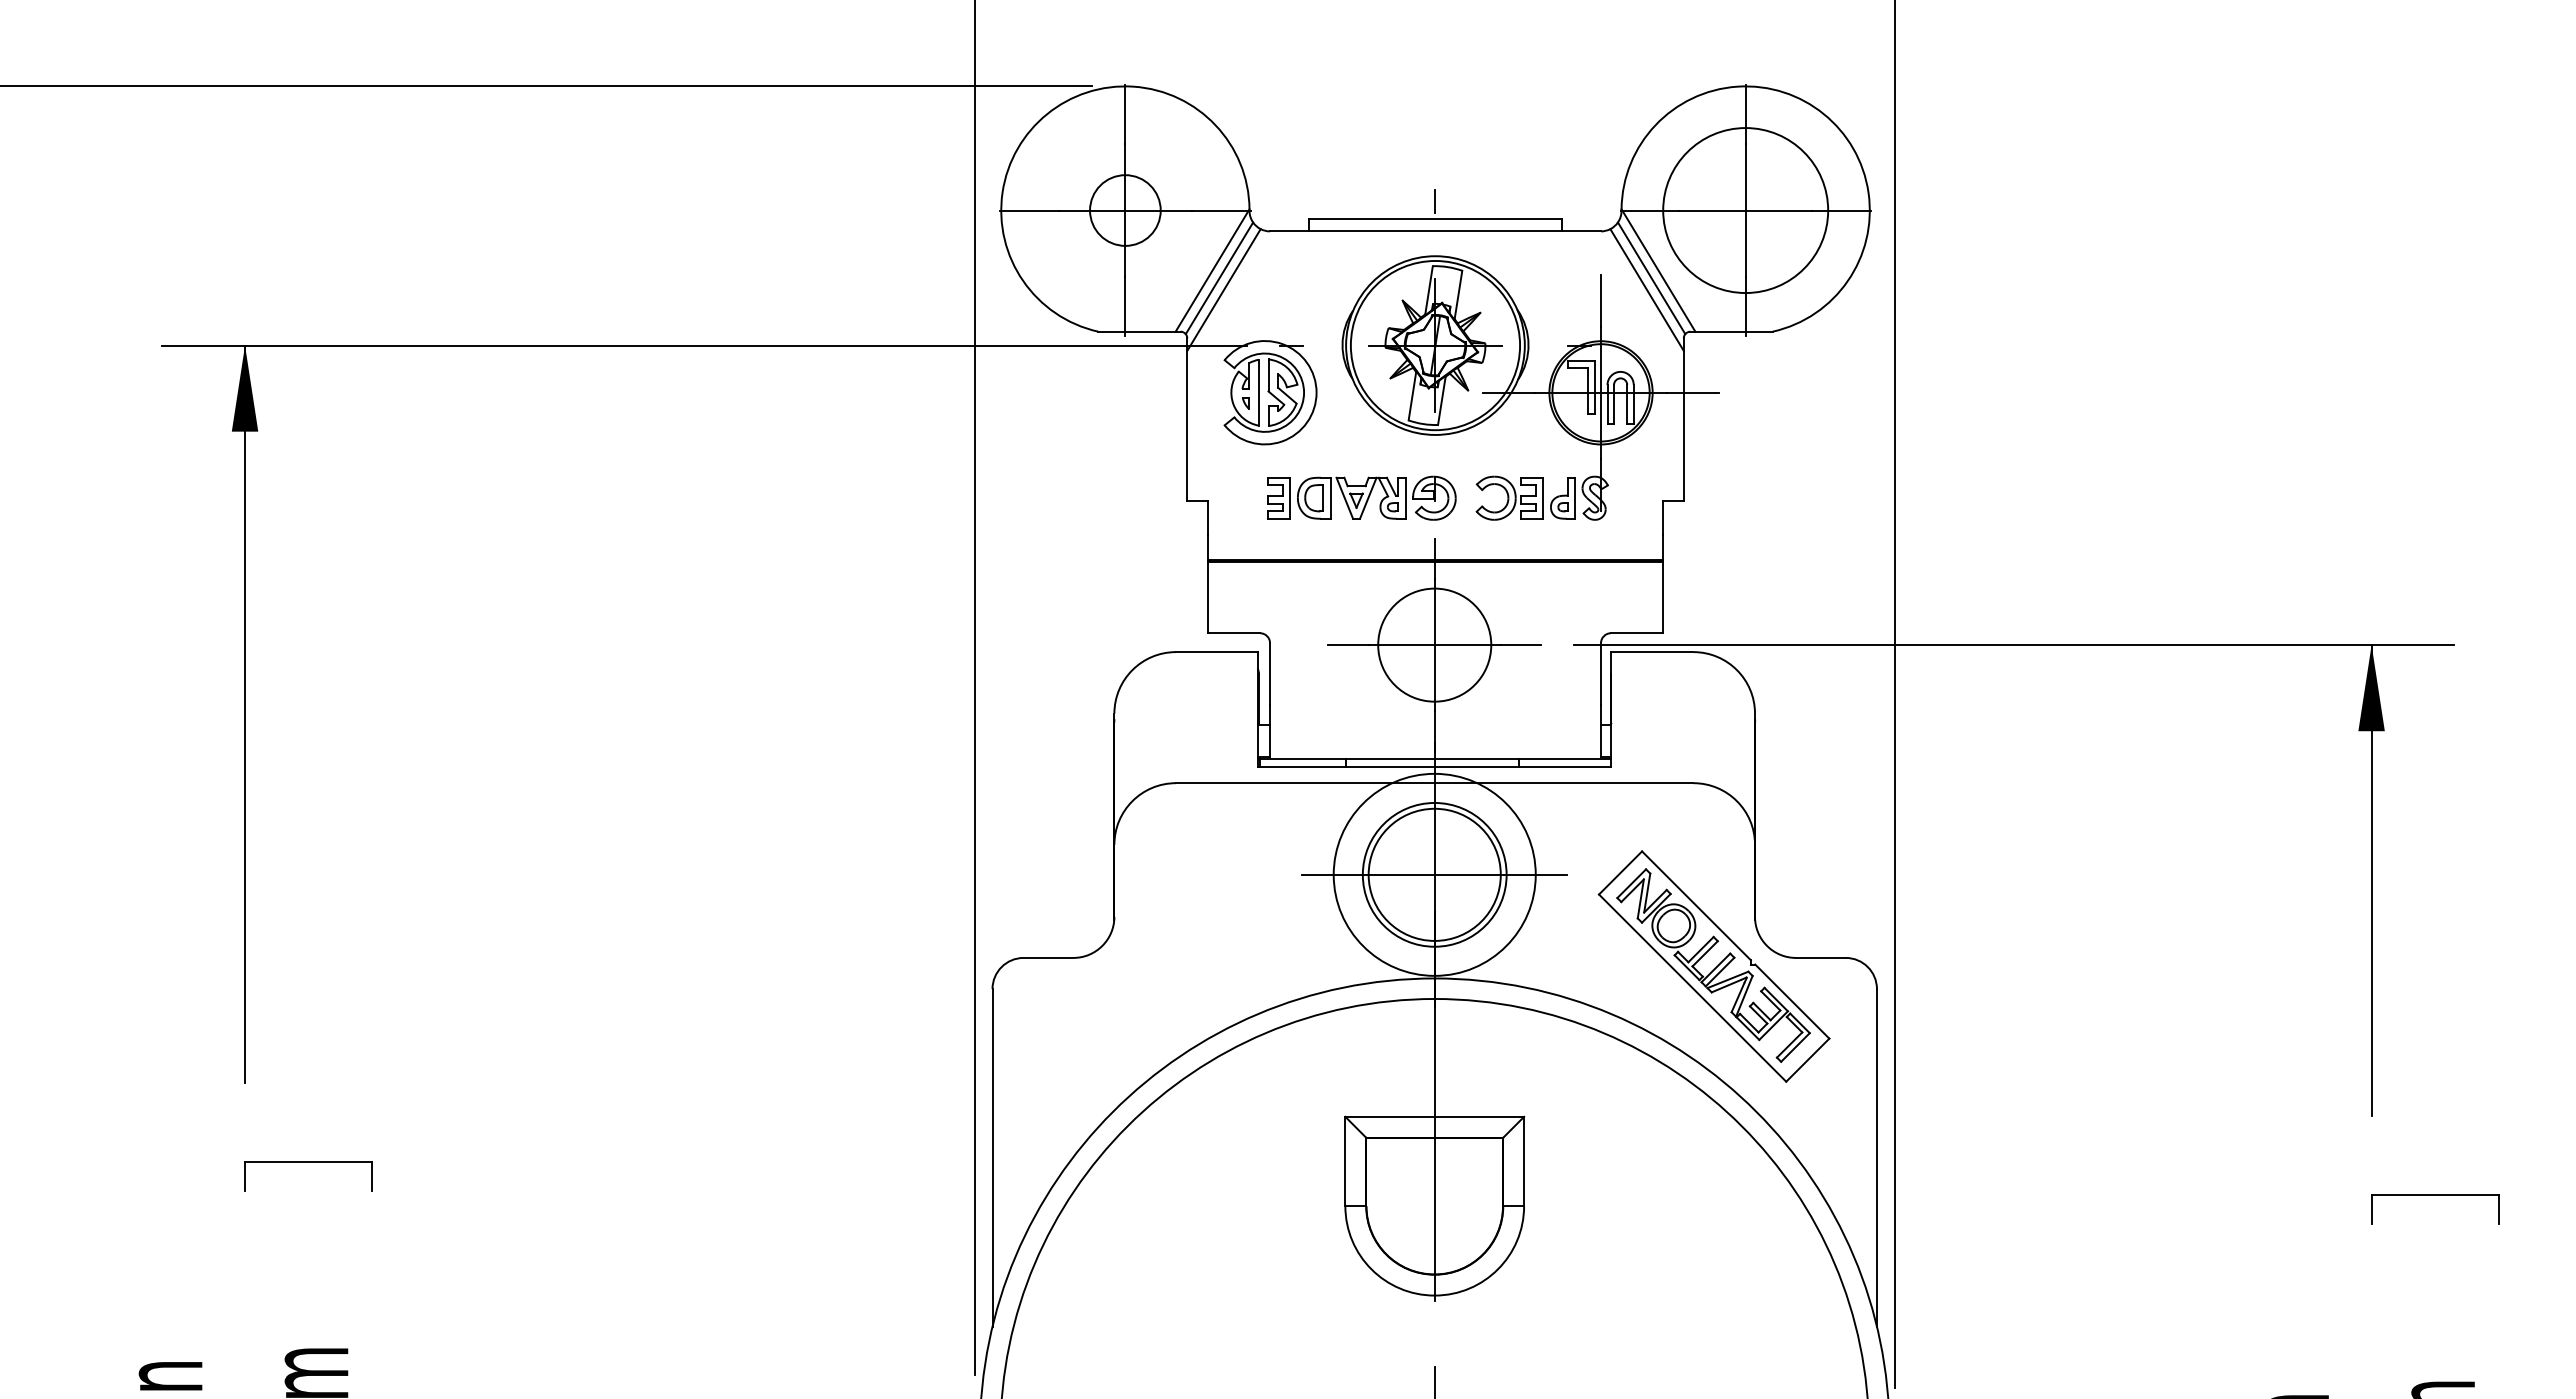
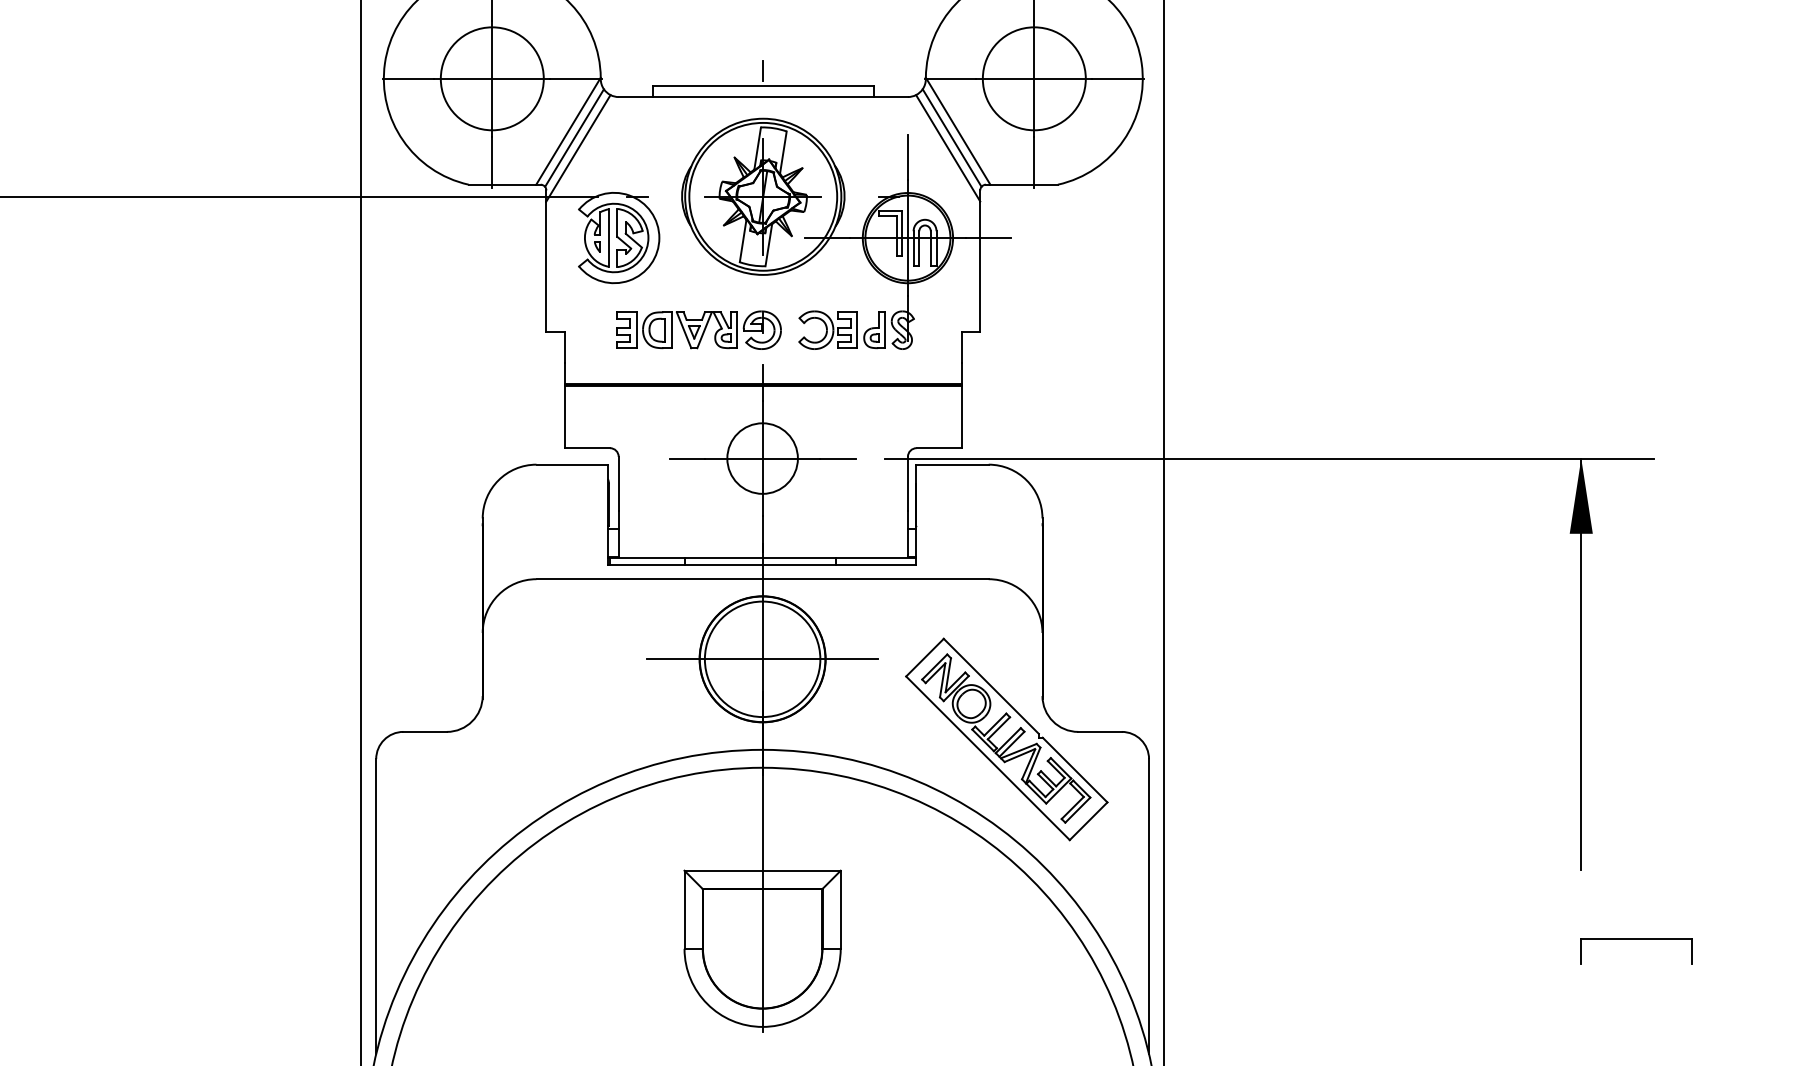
circle: (1125, 210) -> (492, 78), size x1.67
circle: (1745, 210) -> (1034, 78), size x0.71
circle: (1434, 644) -> (762, 458), size x0.71
circle: (1434, 874) -> (762, 659), size x0.71

